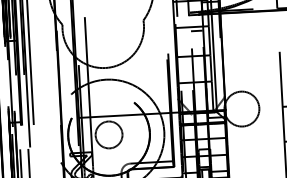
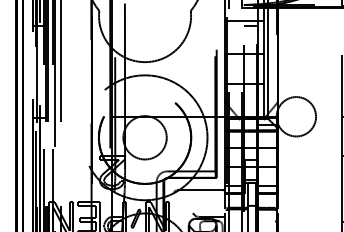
circle: (108, 134) -> (144, 137), size x1.43

